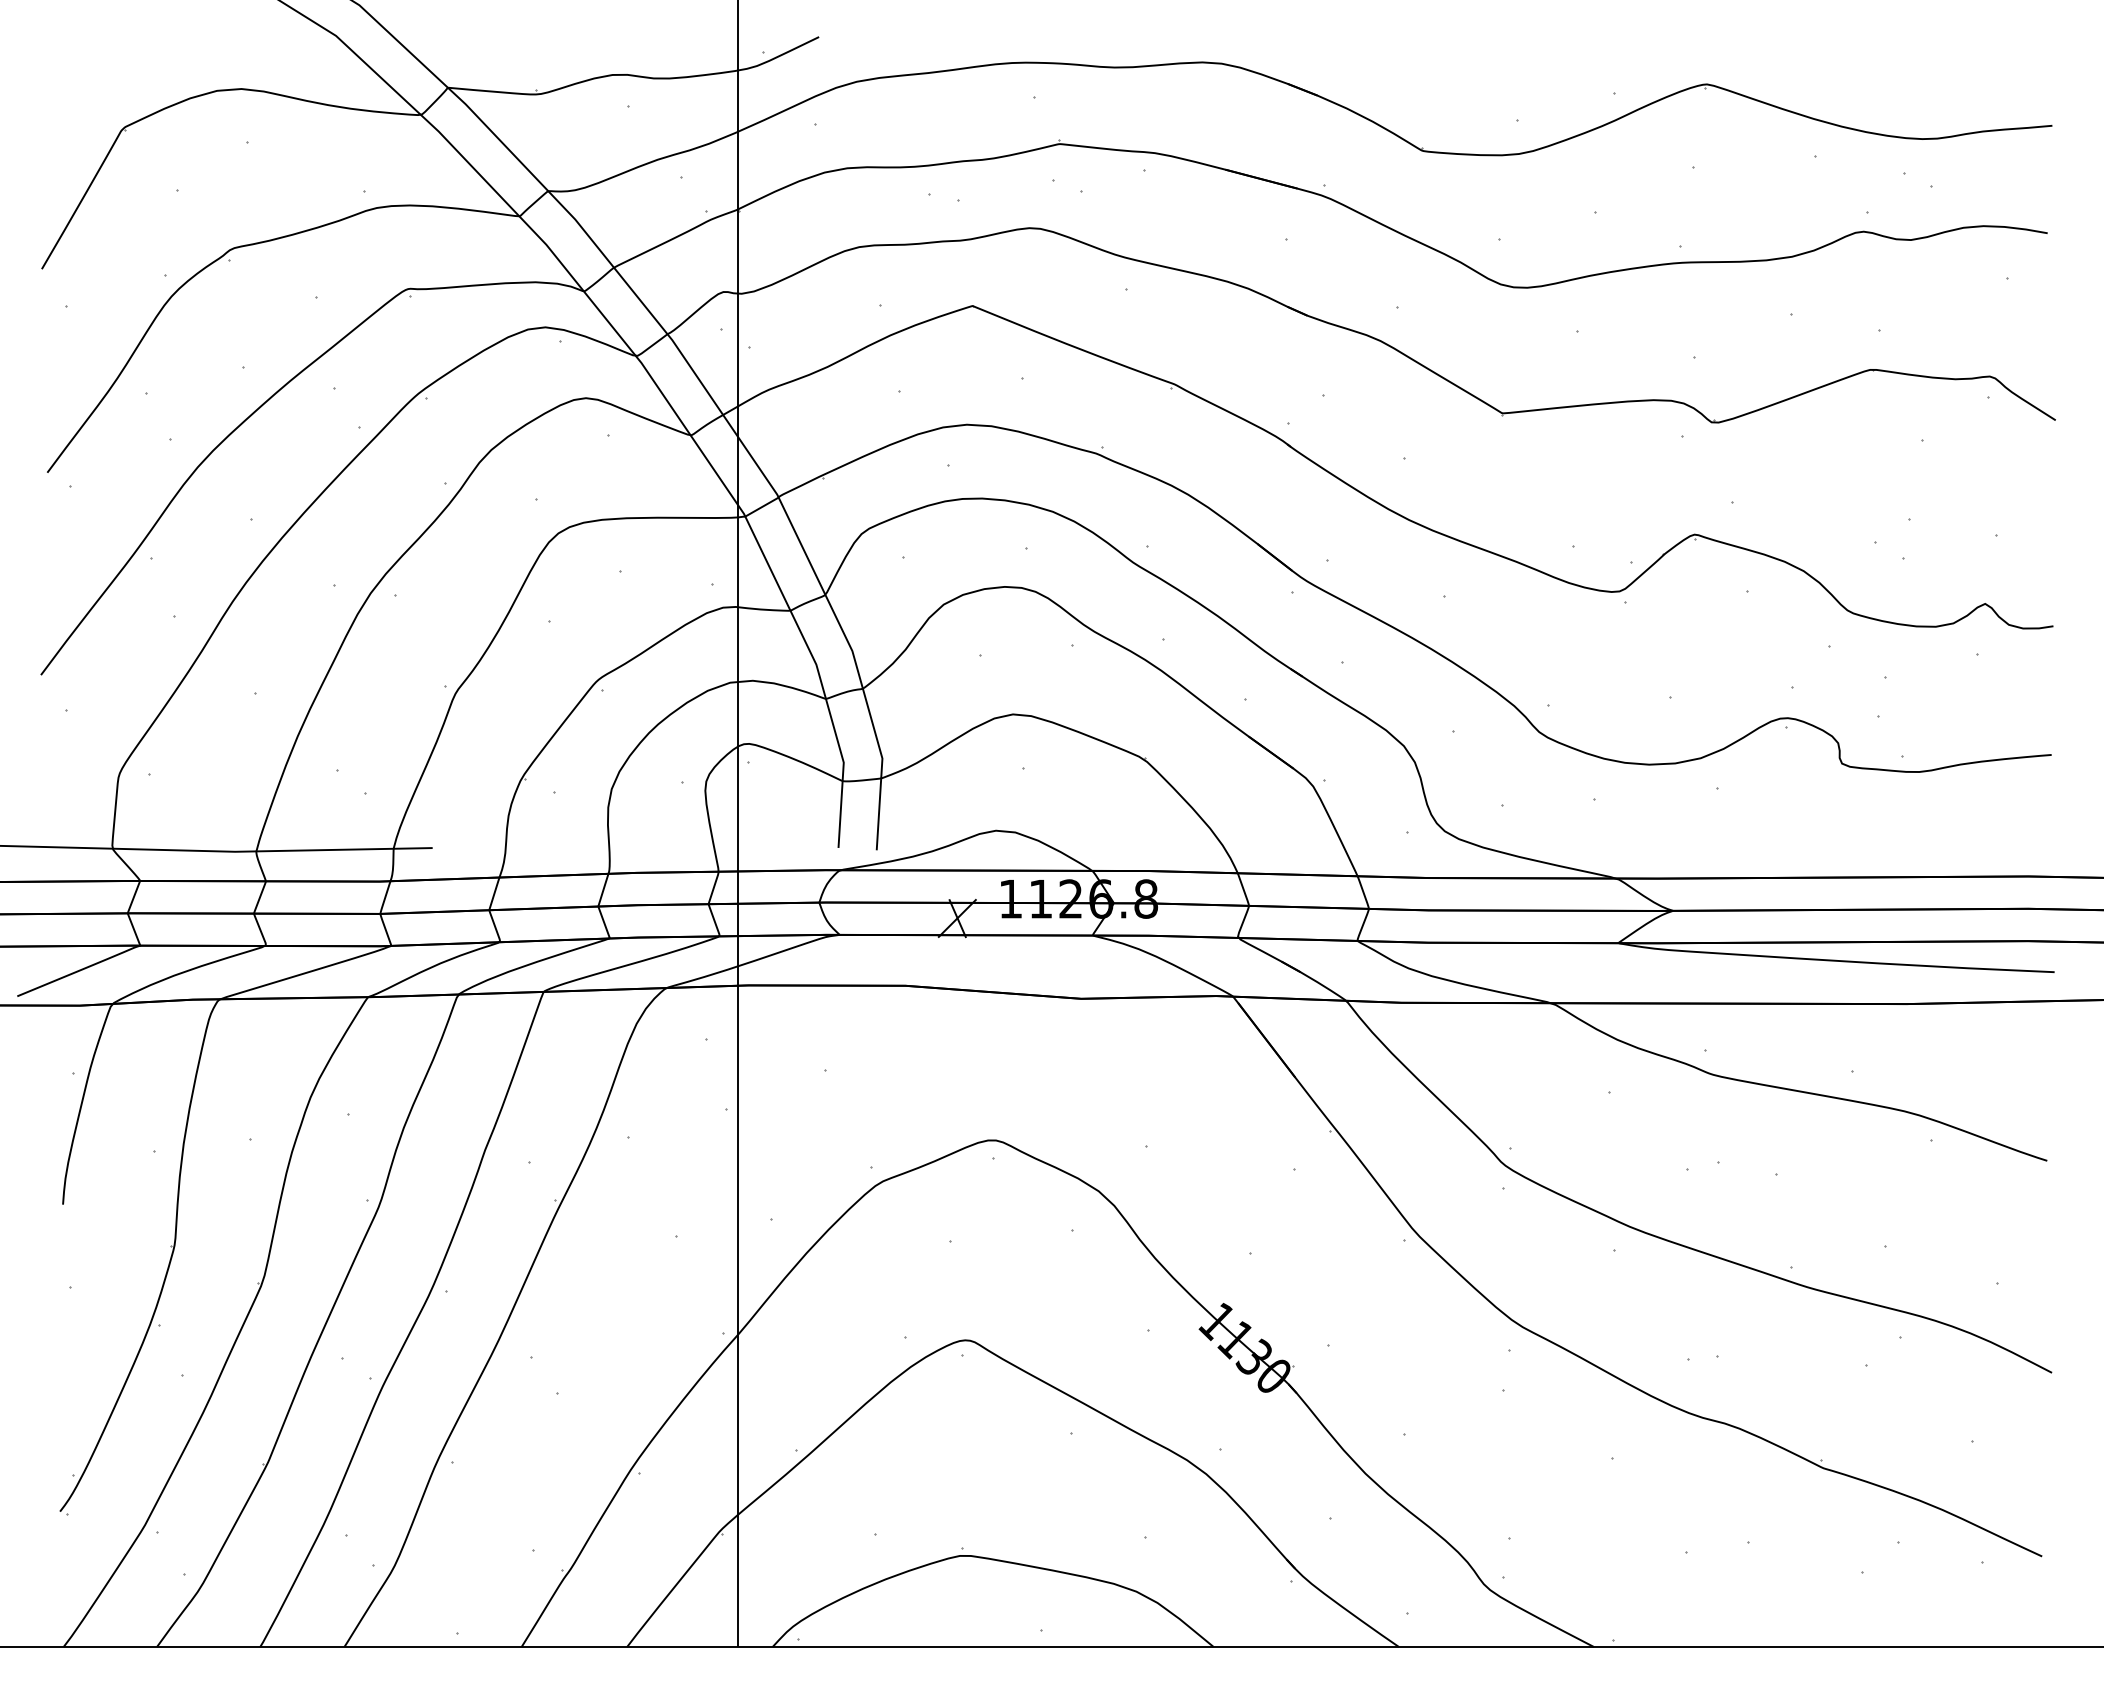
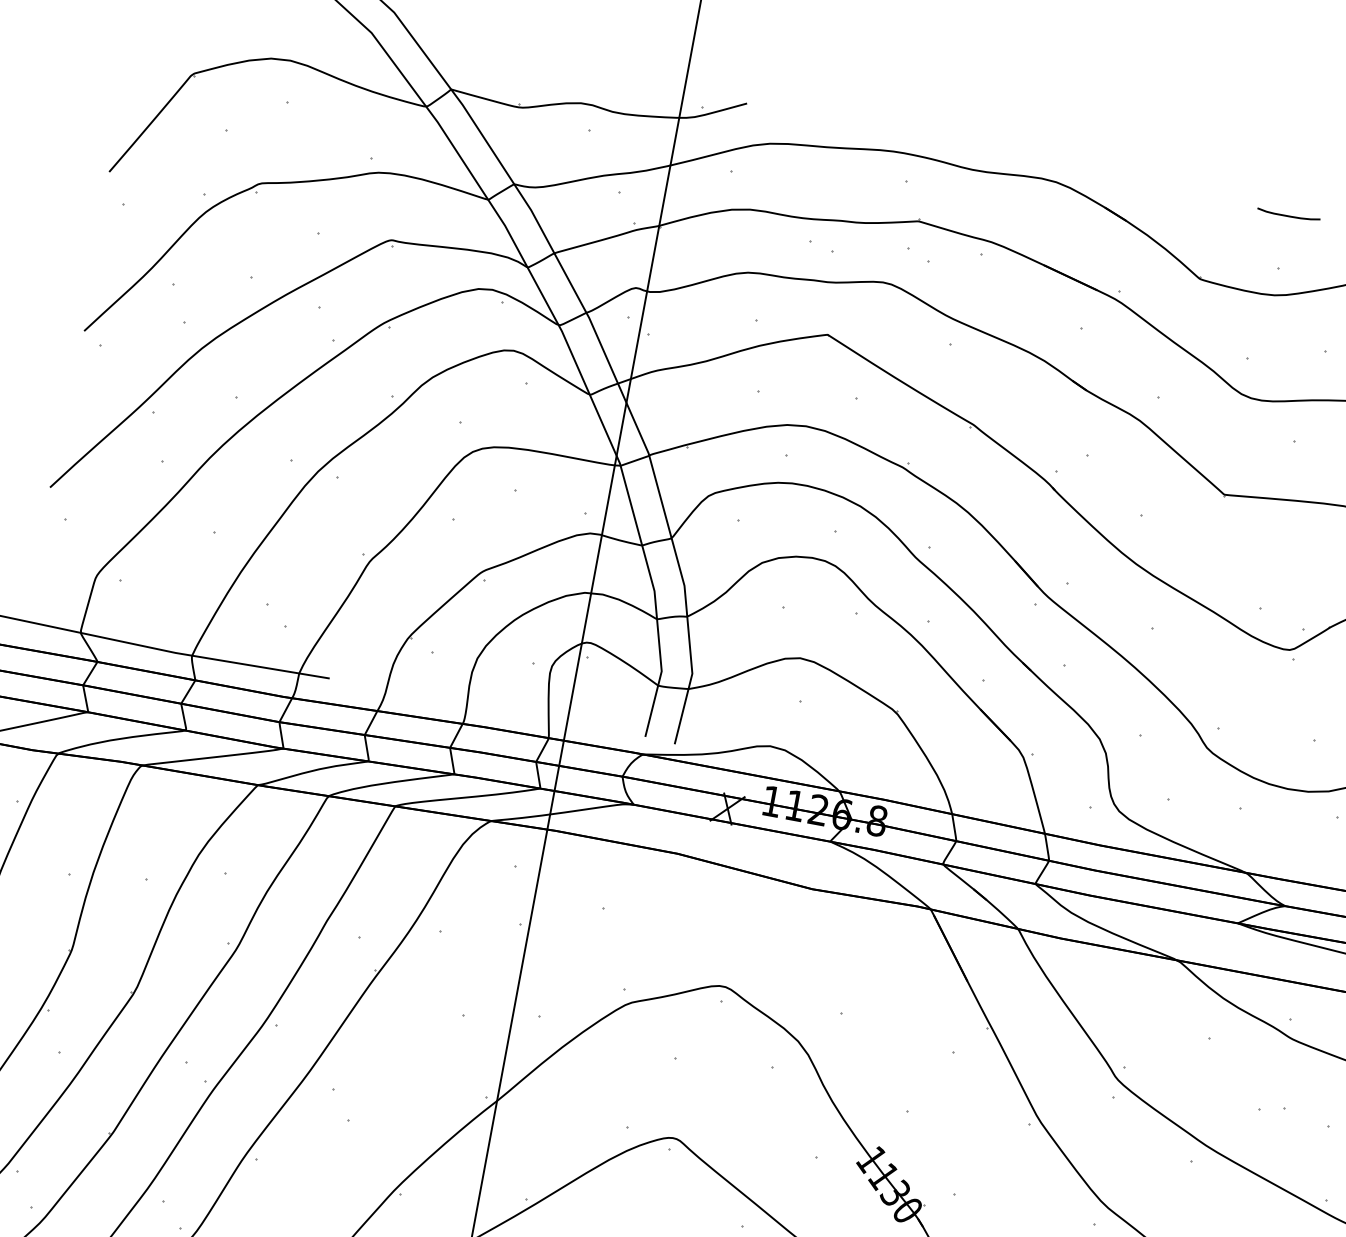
curve: (1517, 51) -> (1288, 215), added

